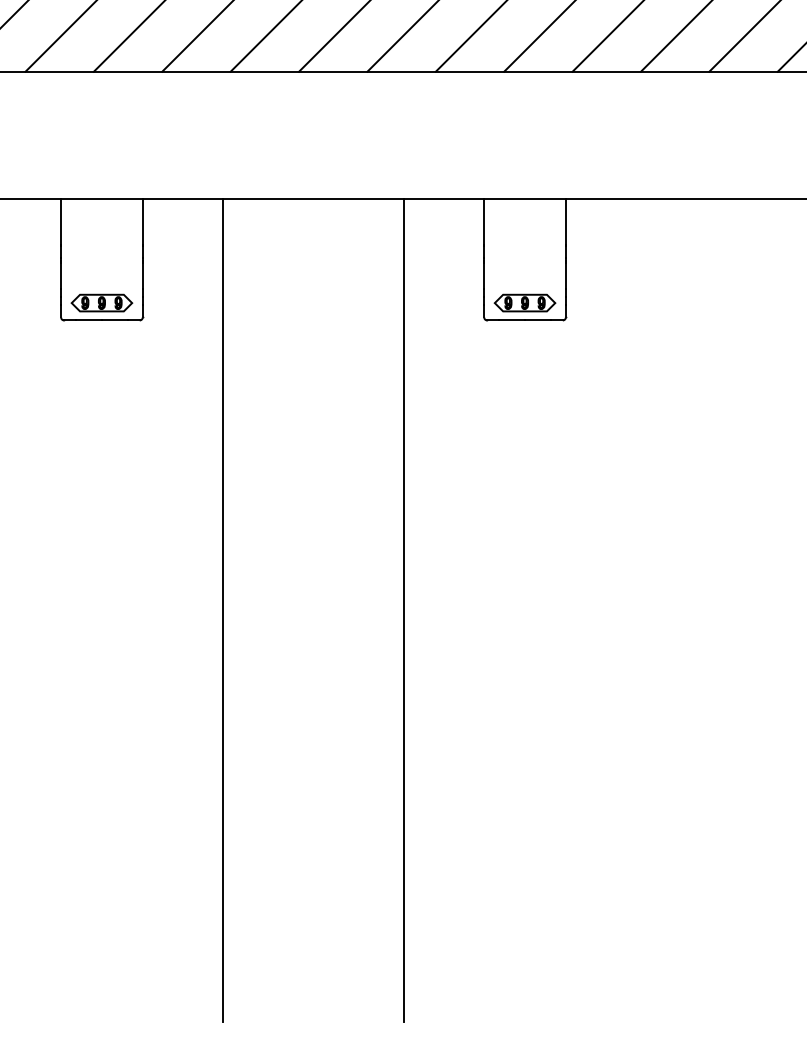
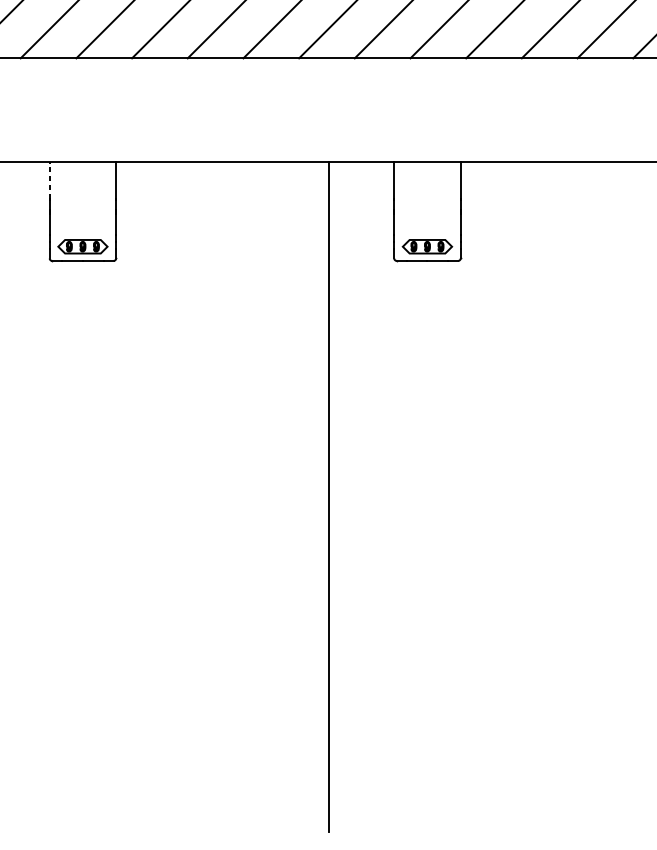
line: (61, 221) -> (50, 180), solid -> dashed
line: (222, 610) -> (181, 497), removed

